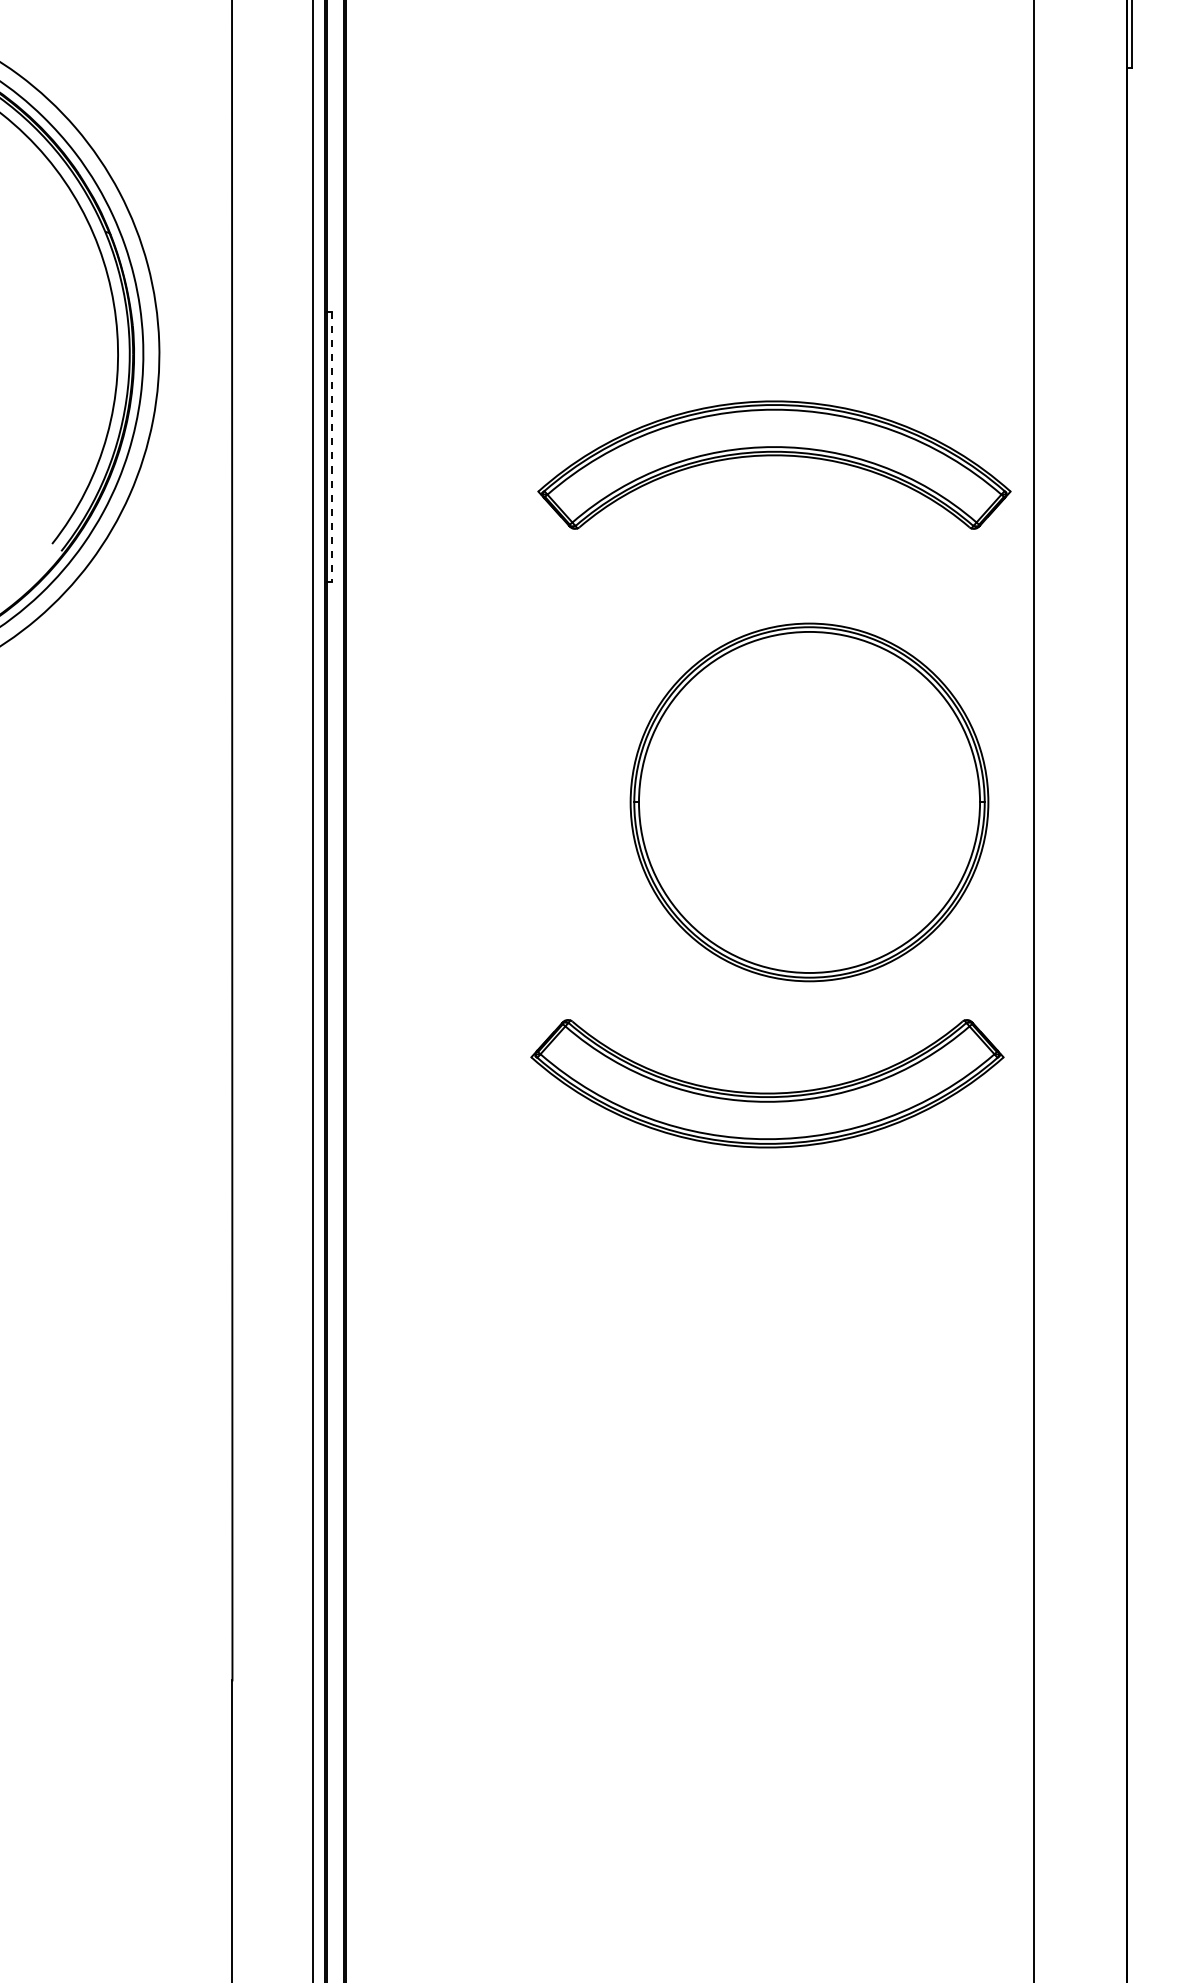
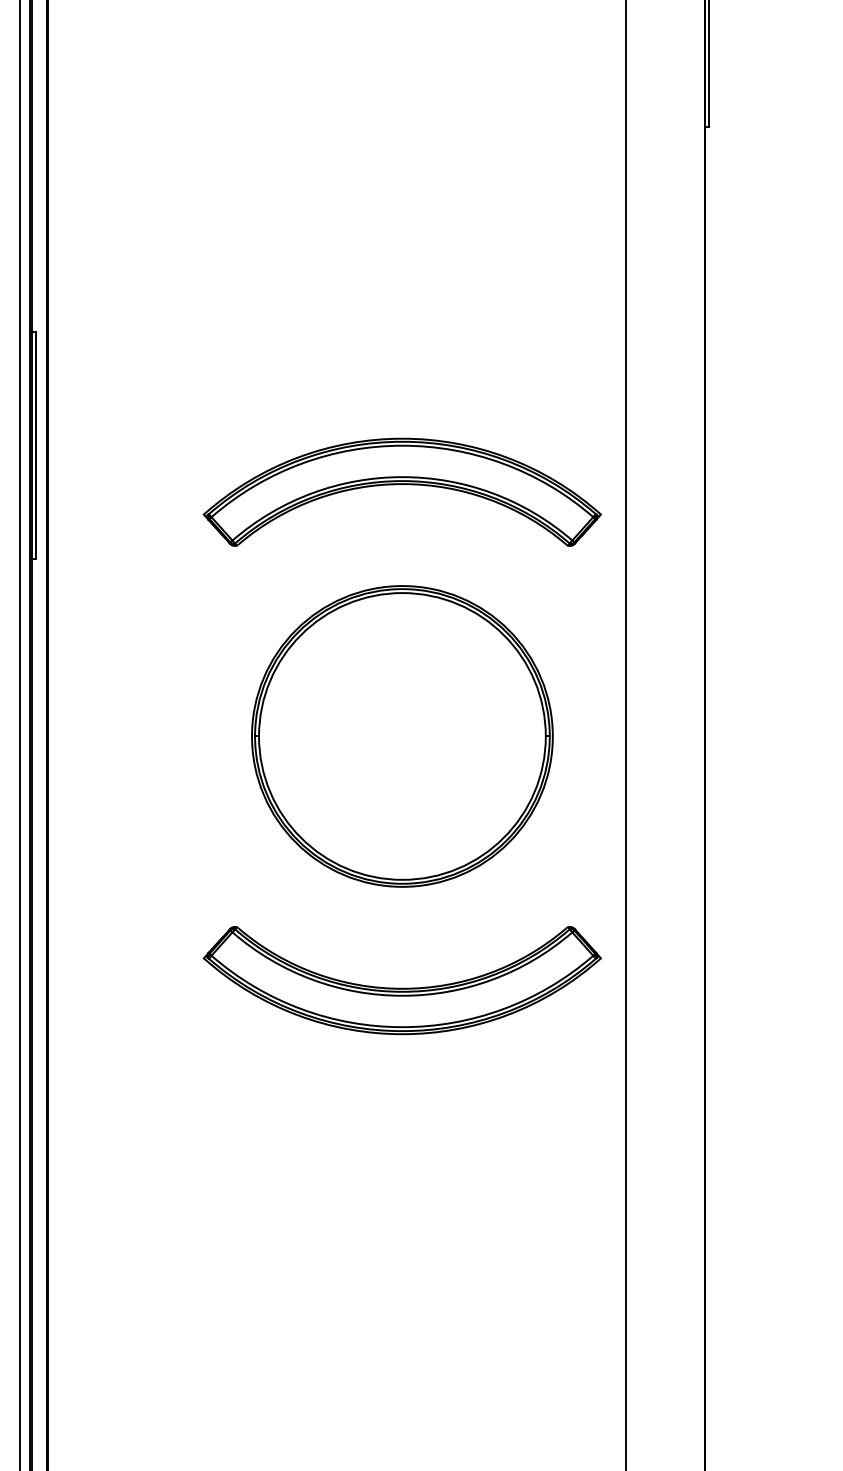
line: (331, 447) -> (35, 445), dashed -> solid
part: (774, 456) -> (402, 485), moved
part: (809, 802) -> (402, 736), moved

